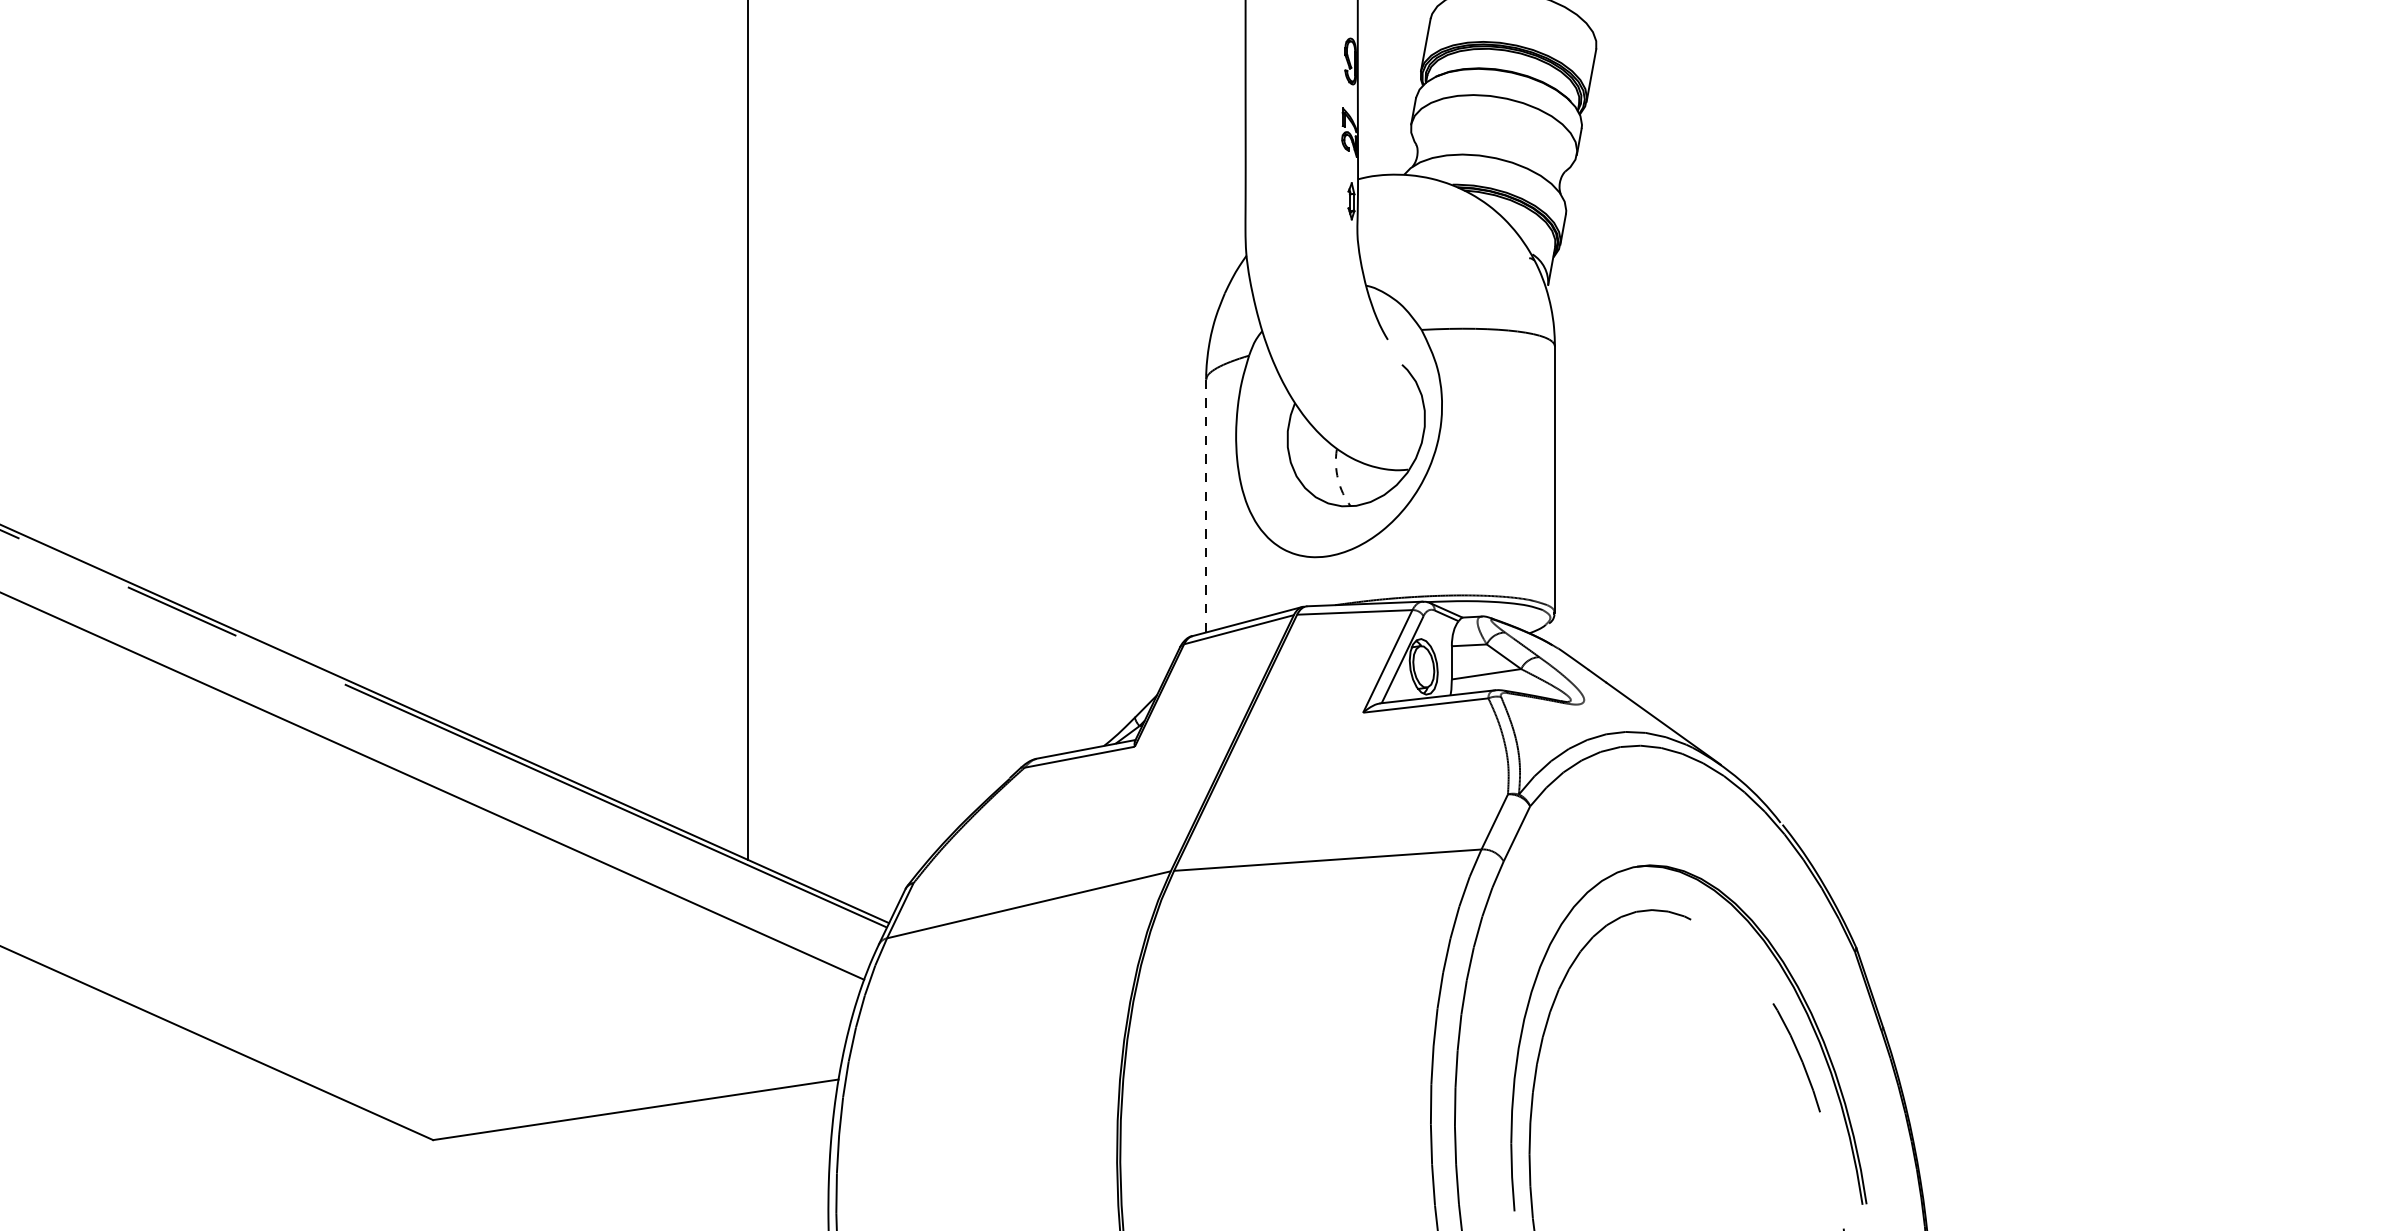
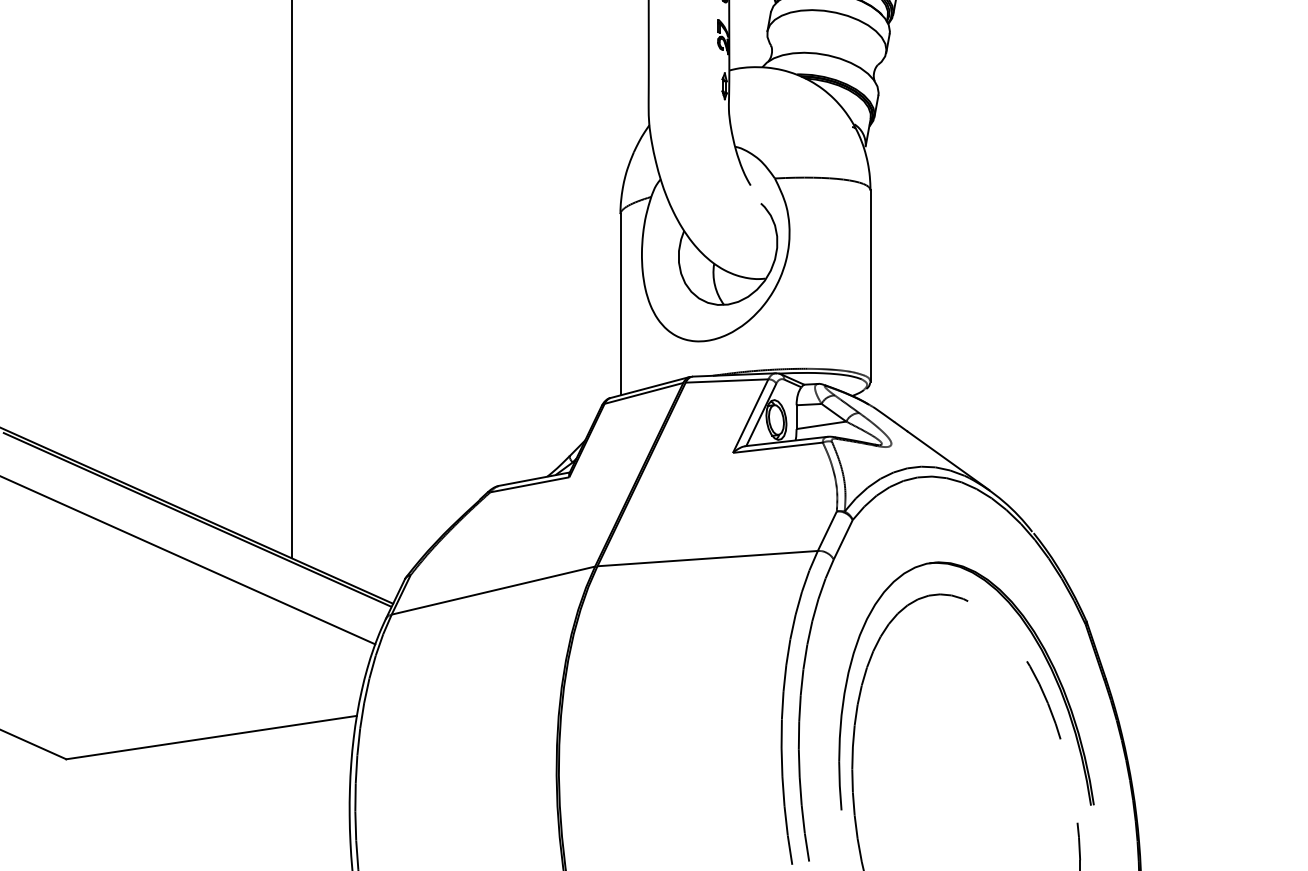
arc: (1338, 479) -> (715, 285), dashed -> solid
line: (1206, 506) -> (620, 305), dashed -> solid

